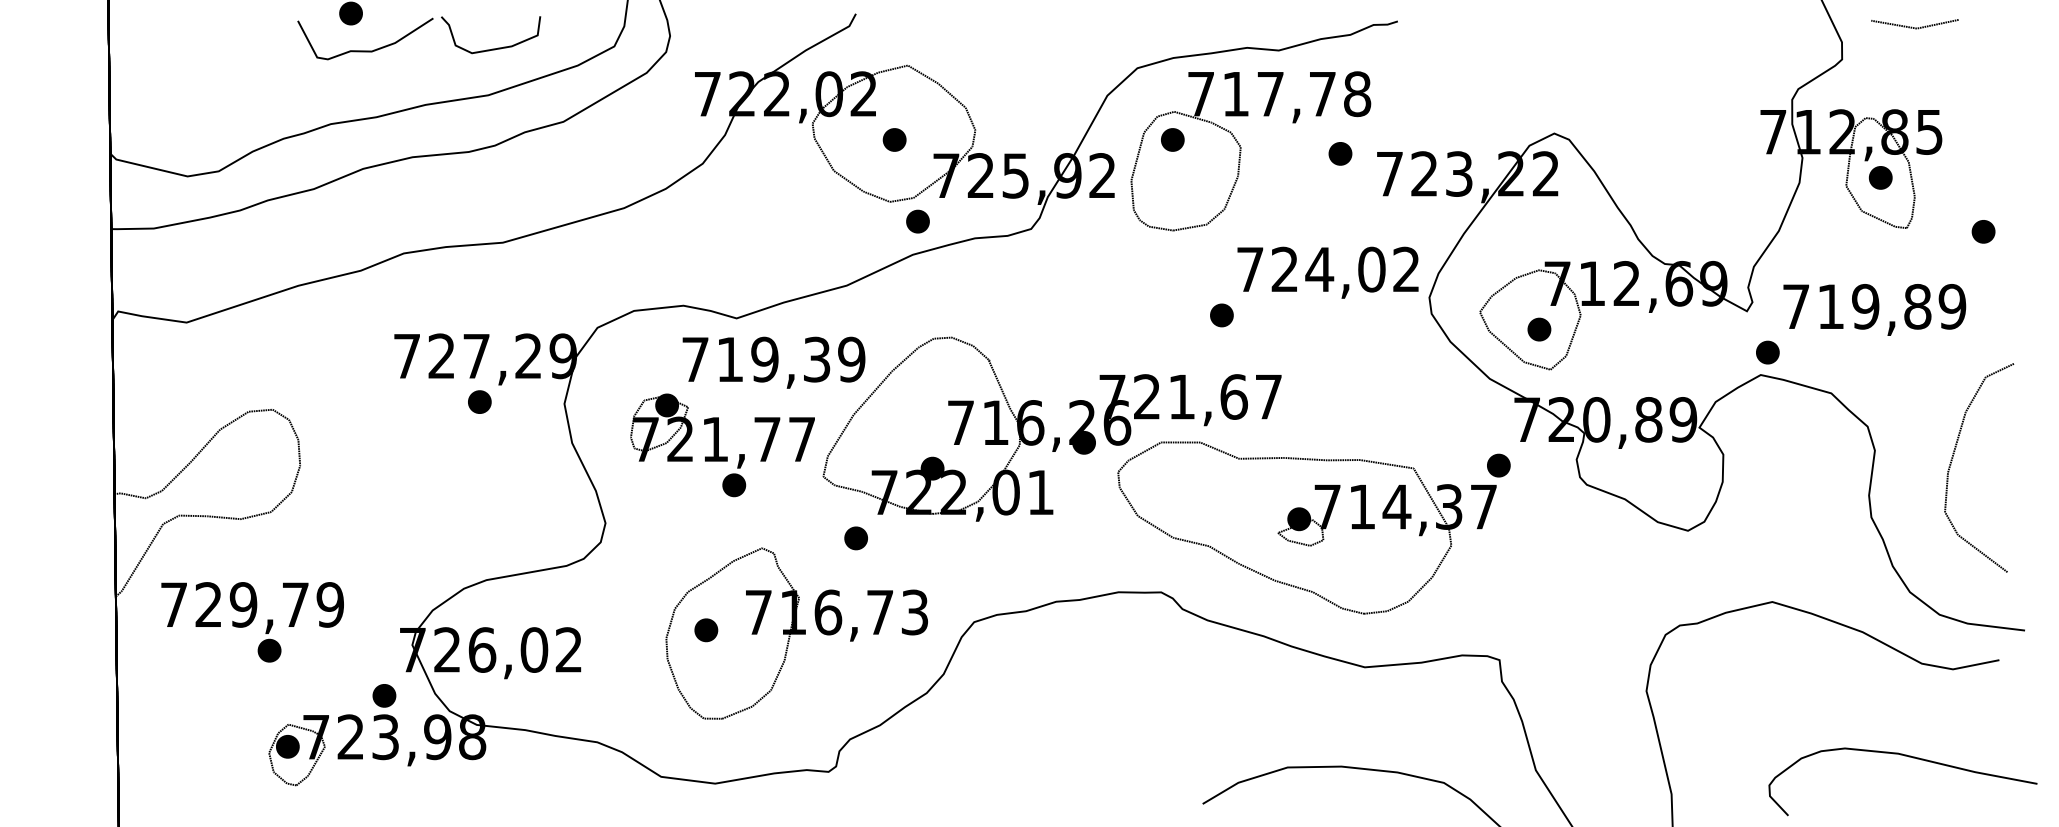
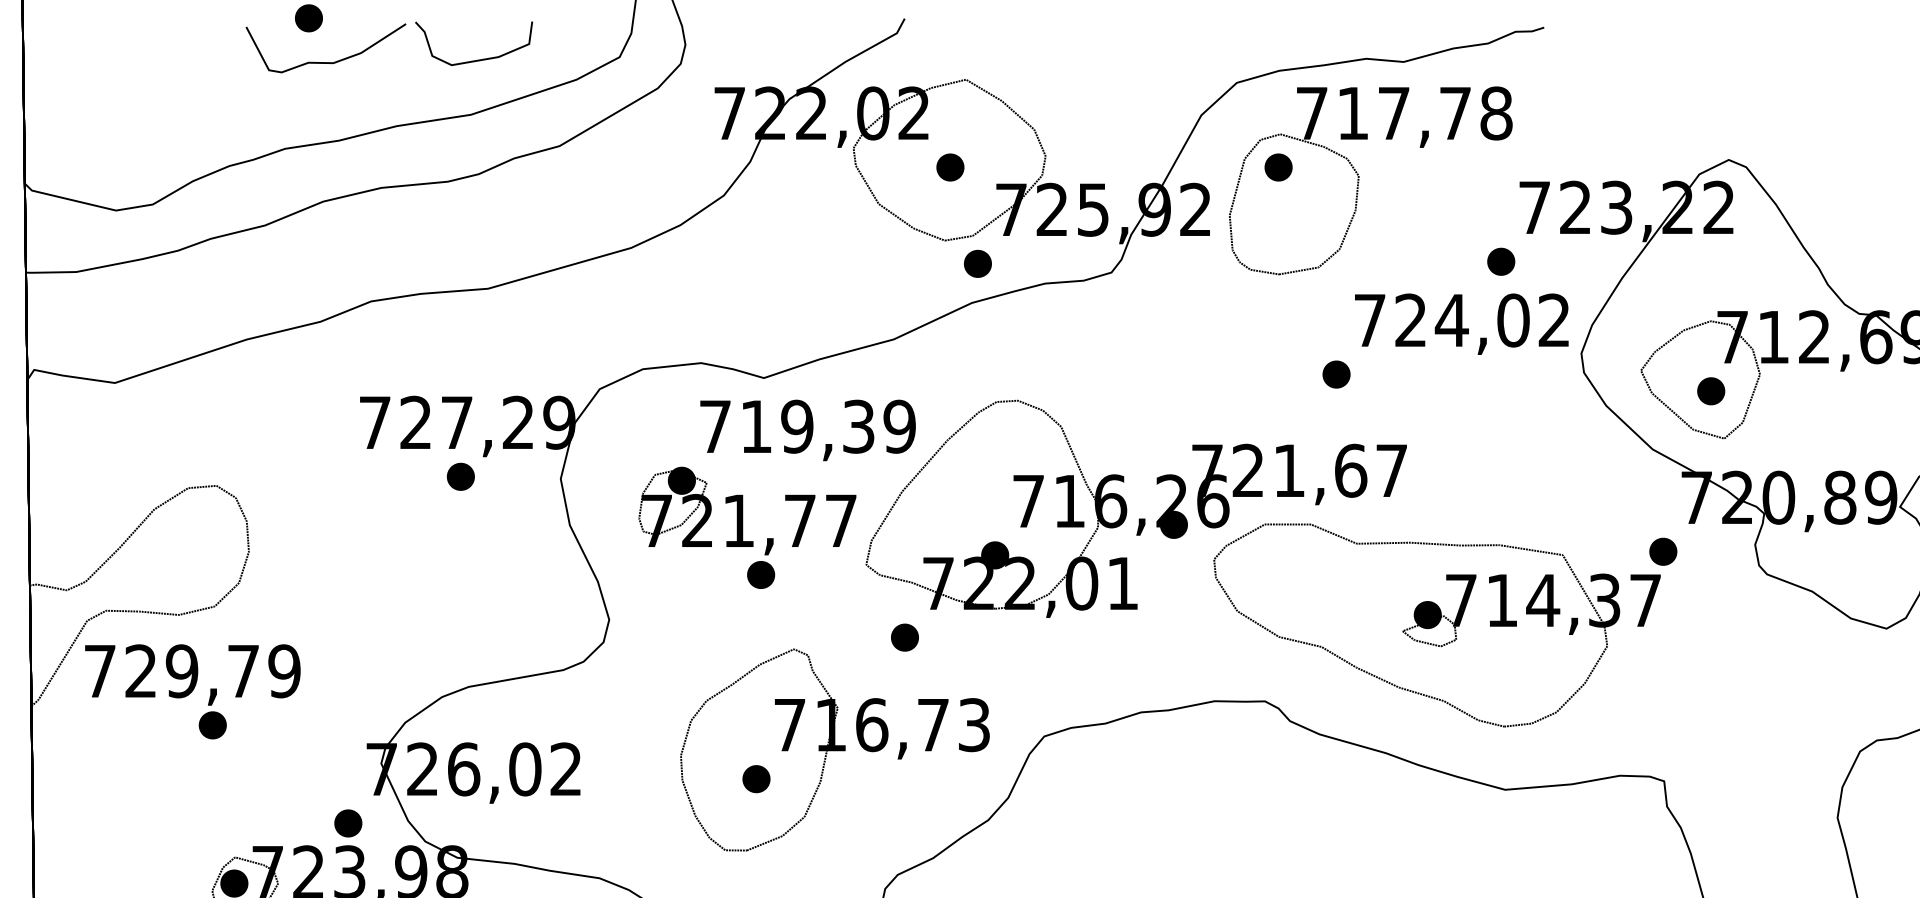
part: (1340, 153) -> (1501, 261), moved
text: (252, 622) -> (192, 692), moved
part: (706, 630) -> (756, 779), moved

